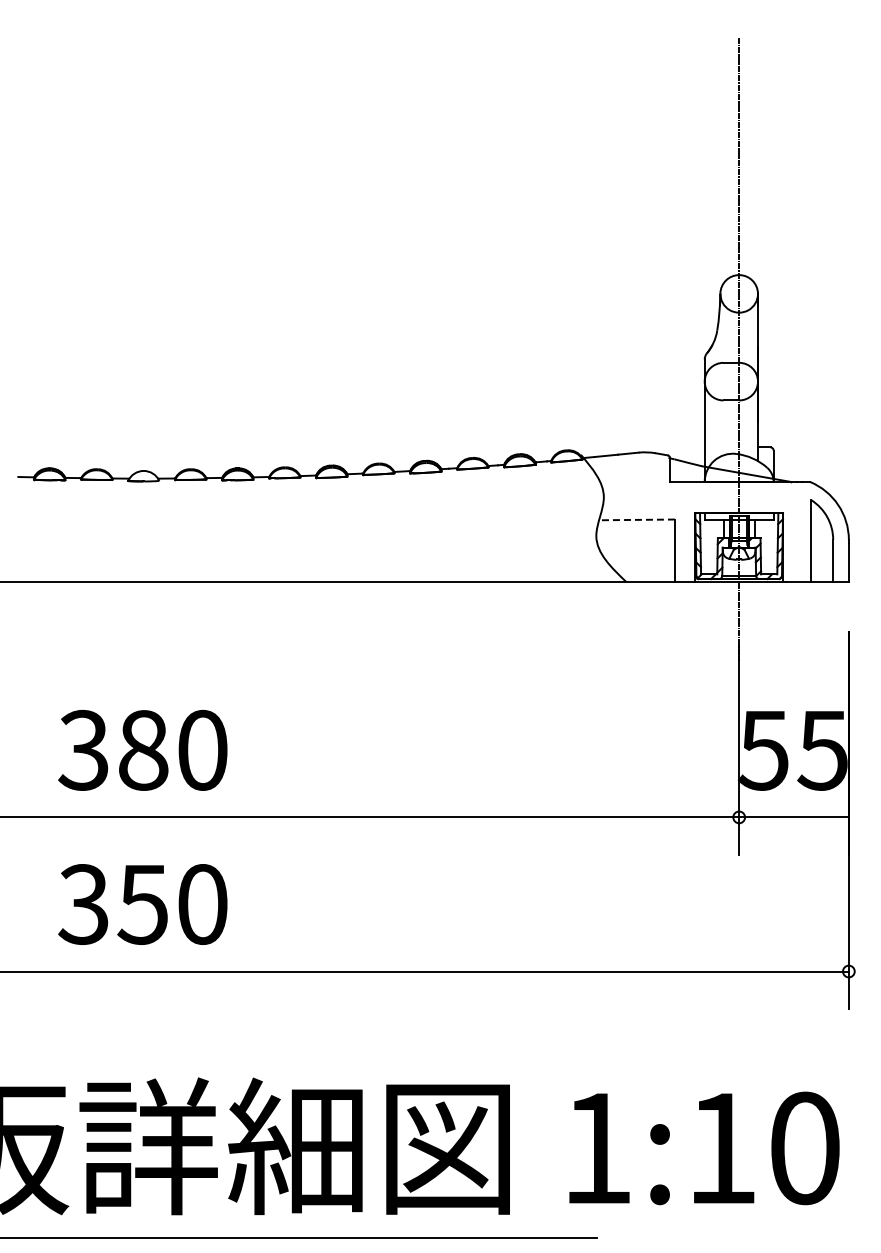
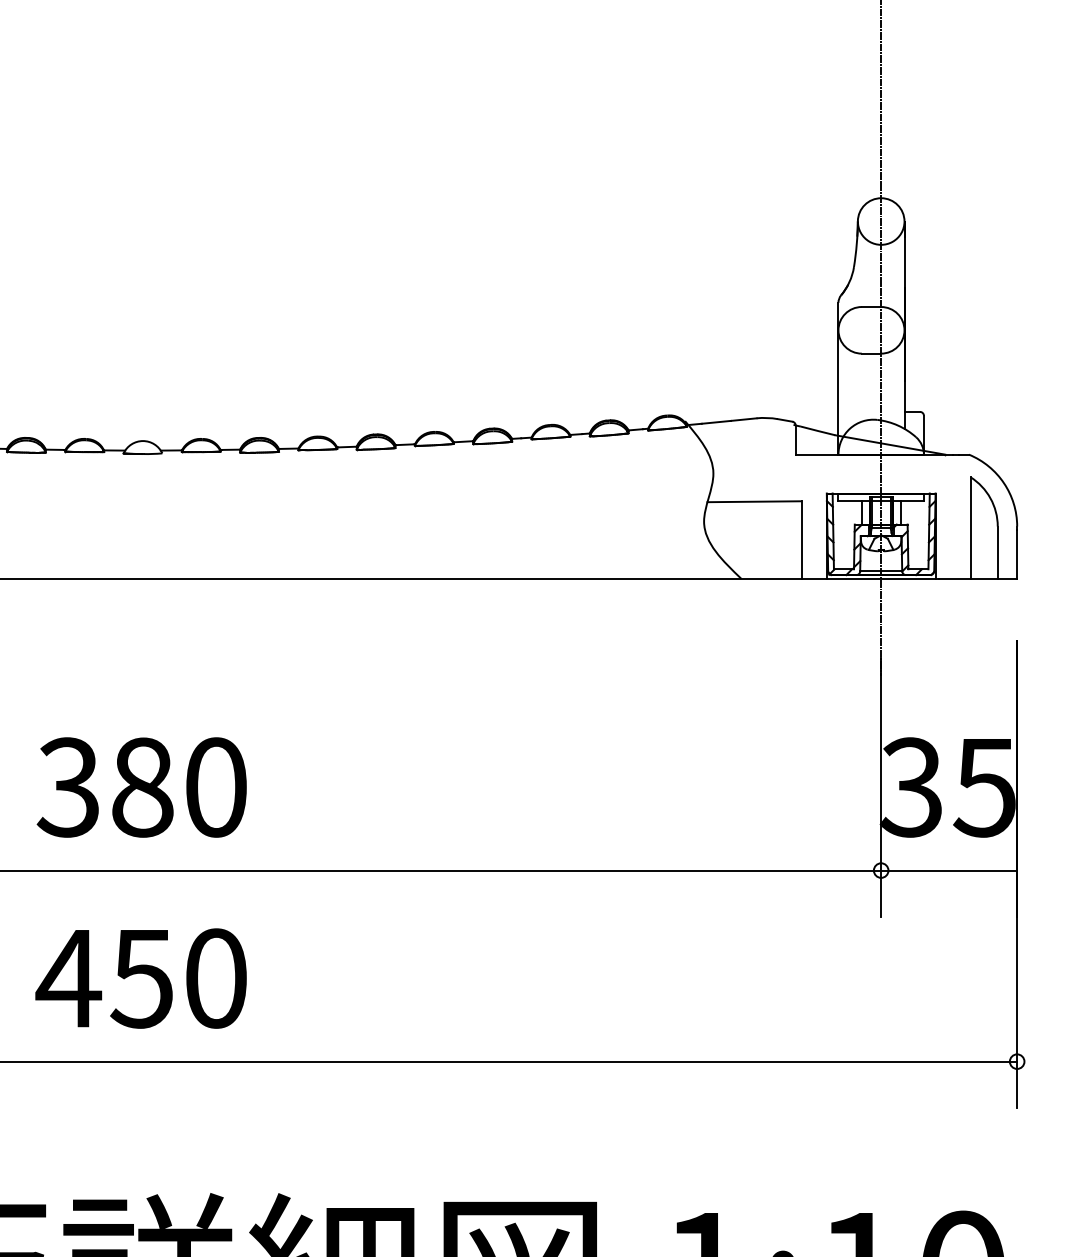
line: (637, 519) -> (755, 501), dashed -> solid
text: (762, 749) -> (910, 786), 55 -> 35
text: (83, 904) -> (68, 978), 350 -> 450

